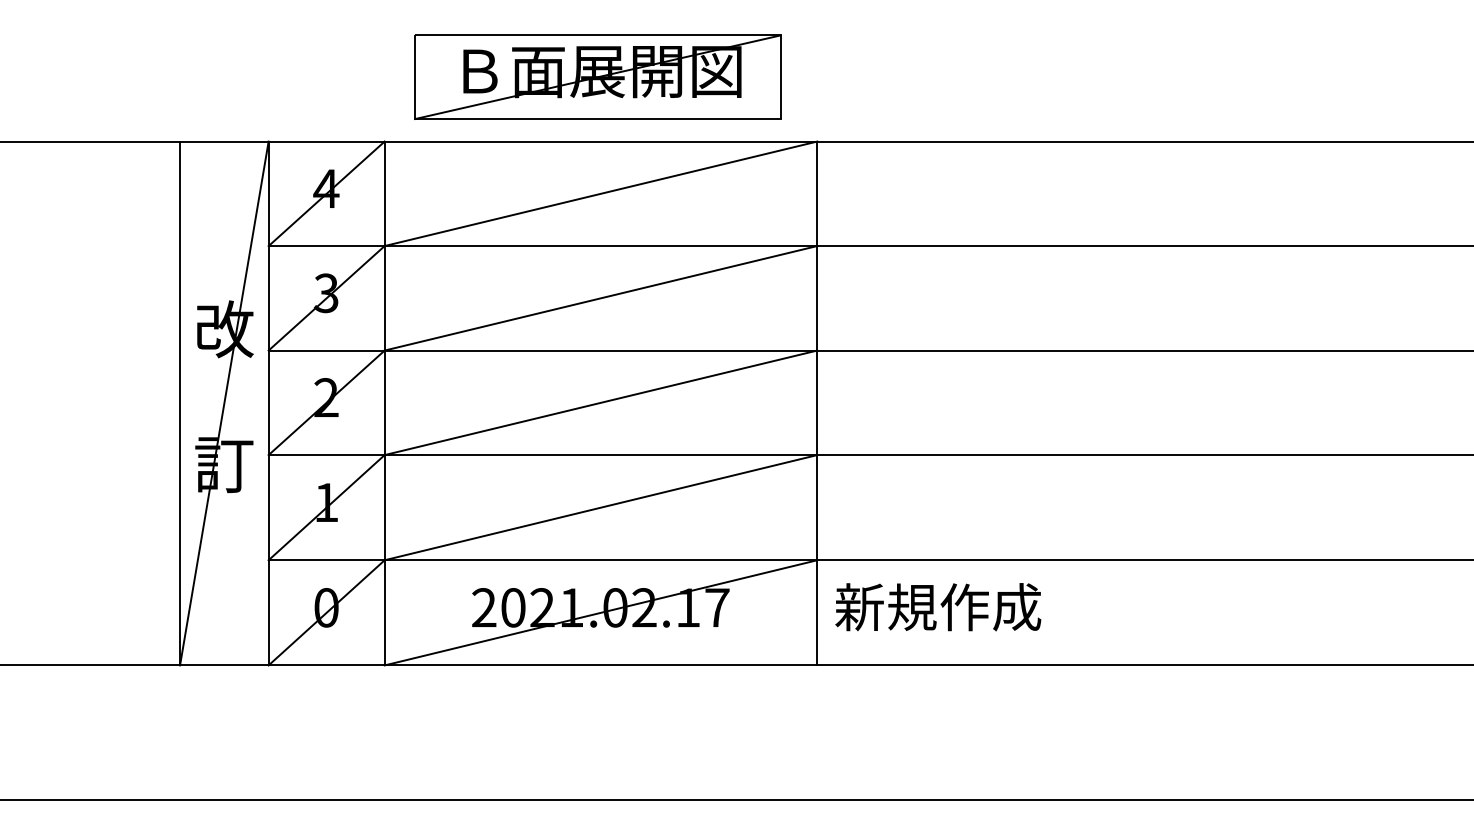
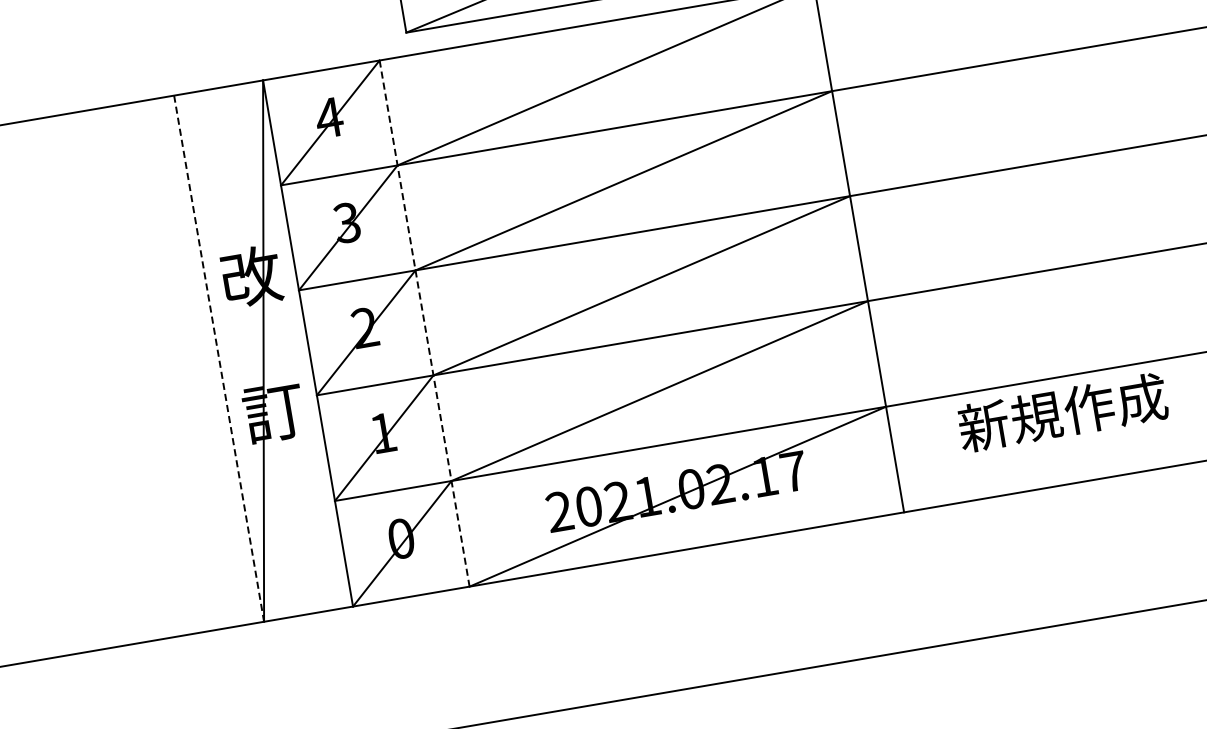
line: (180, 403) -> (219, 358), solid -> dashed
line: (384, 403) -> (424, 323), solid -> dashed
text: (938, 607) -> (1063, 412), moved

